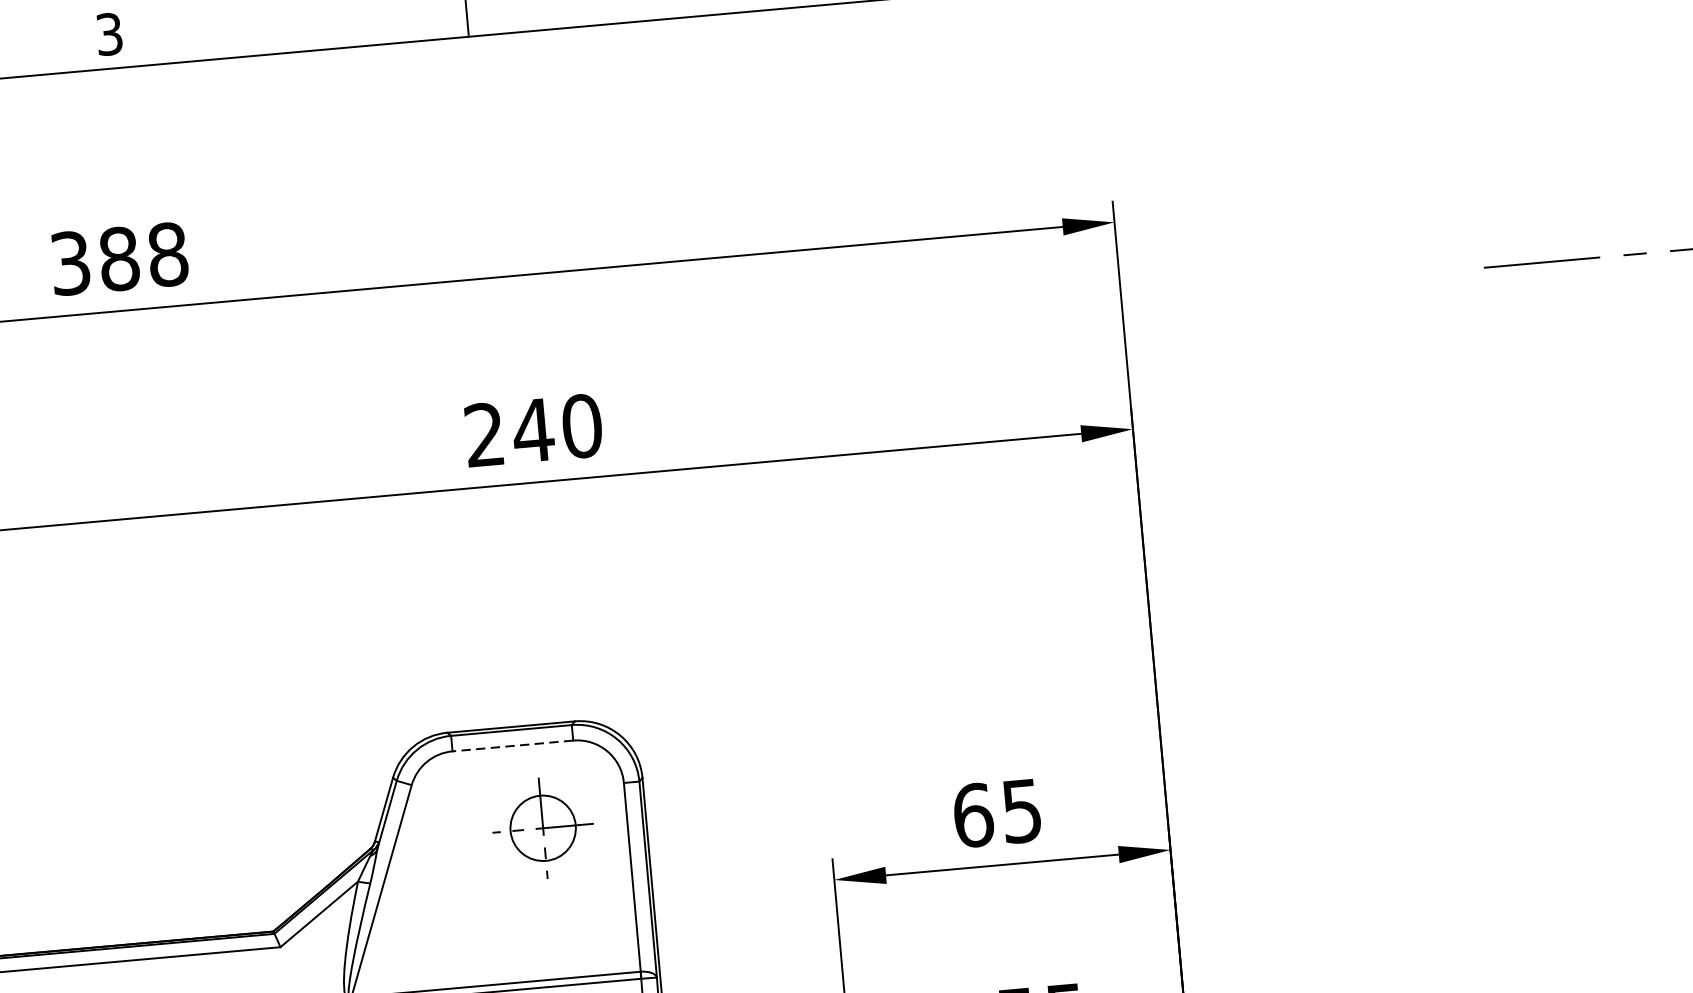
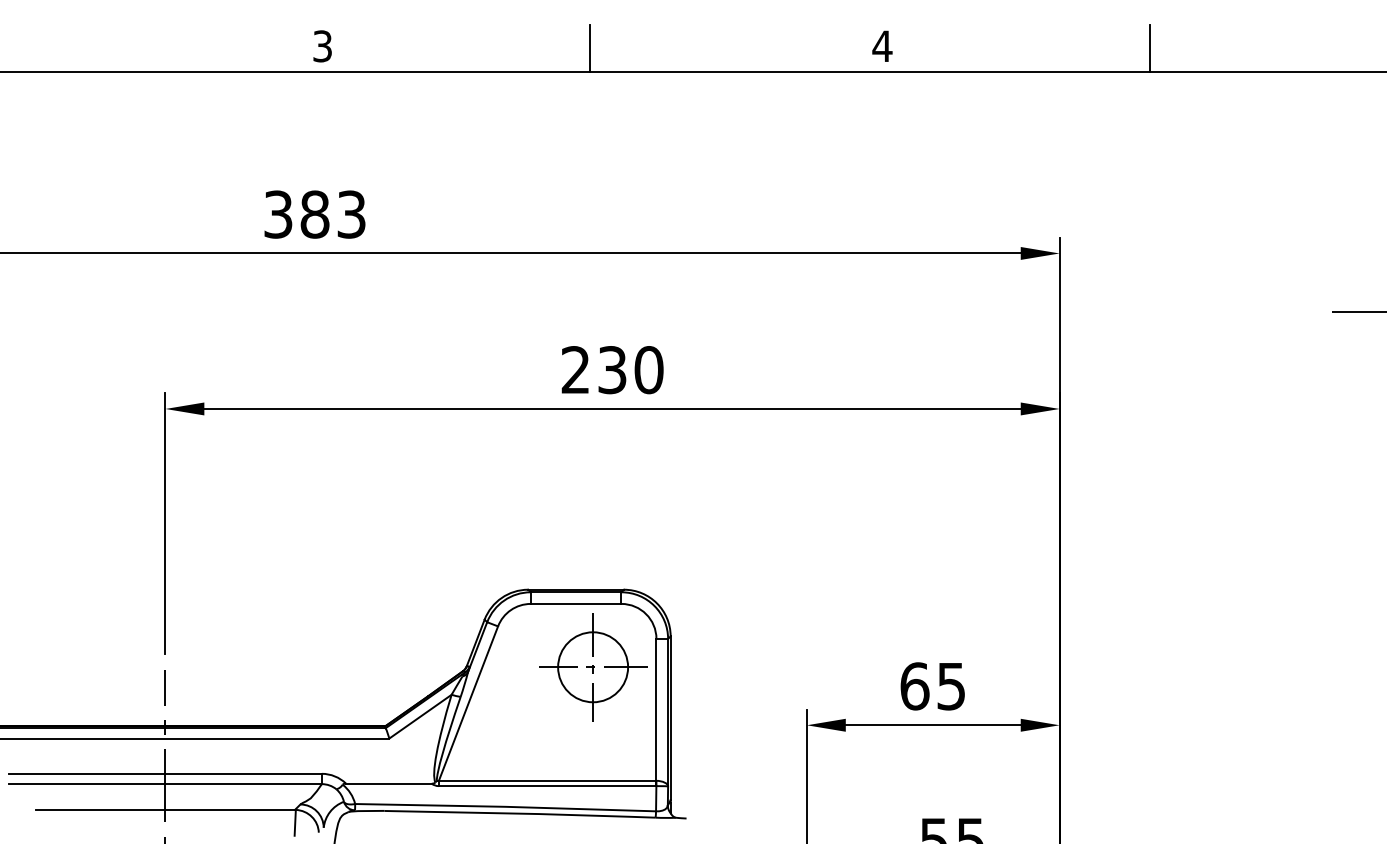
text: (167, 254) -> (351, 214), 388 -> 383
text: (533, 431) -> (612, 370), 240 -> 230
line: (512, 745) -> (575, 603), dashed -> solid
part: (543, 828) -> (593, 667), size x1.43

